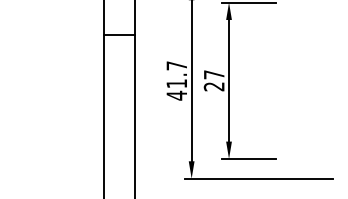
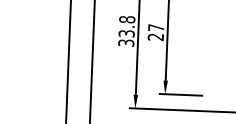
text: (176, 80) -> (126, 31), 41.7 -> 33.8

